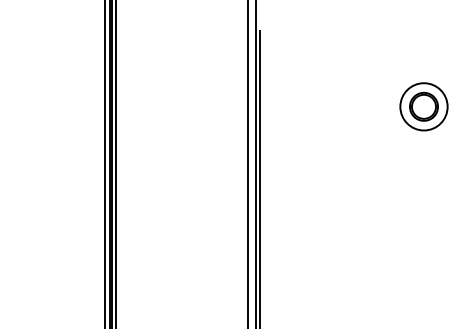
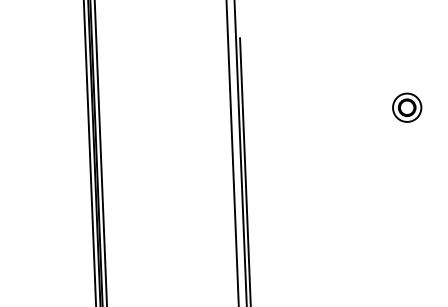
part: (423, 106) -> (406, 107), size x0.6

